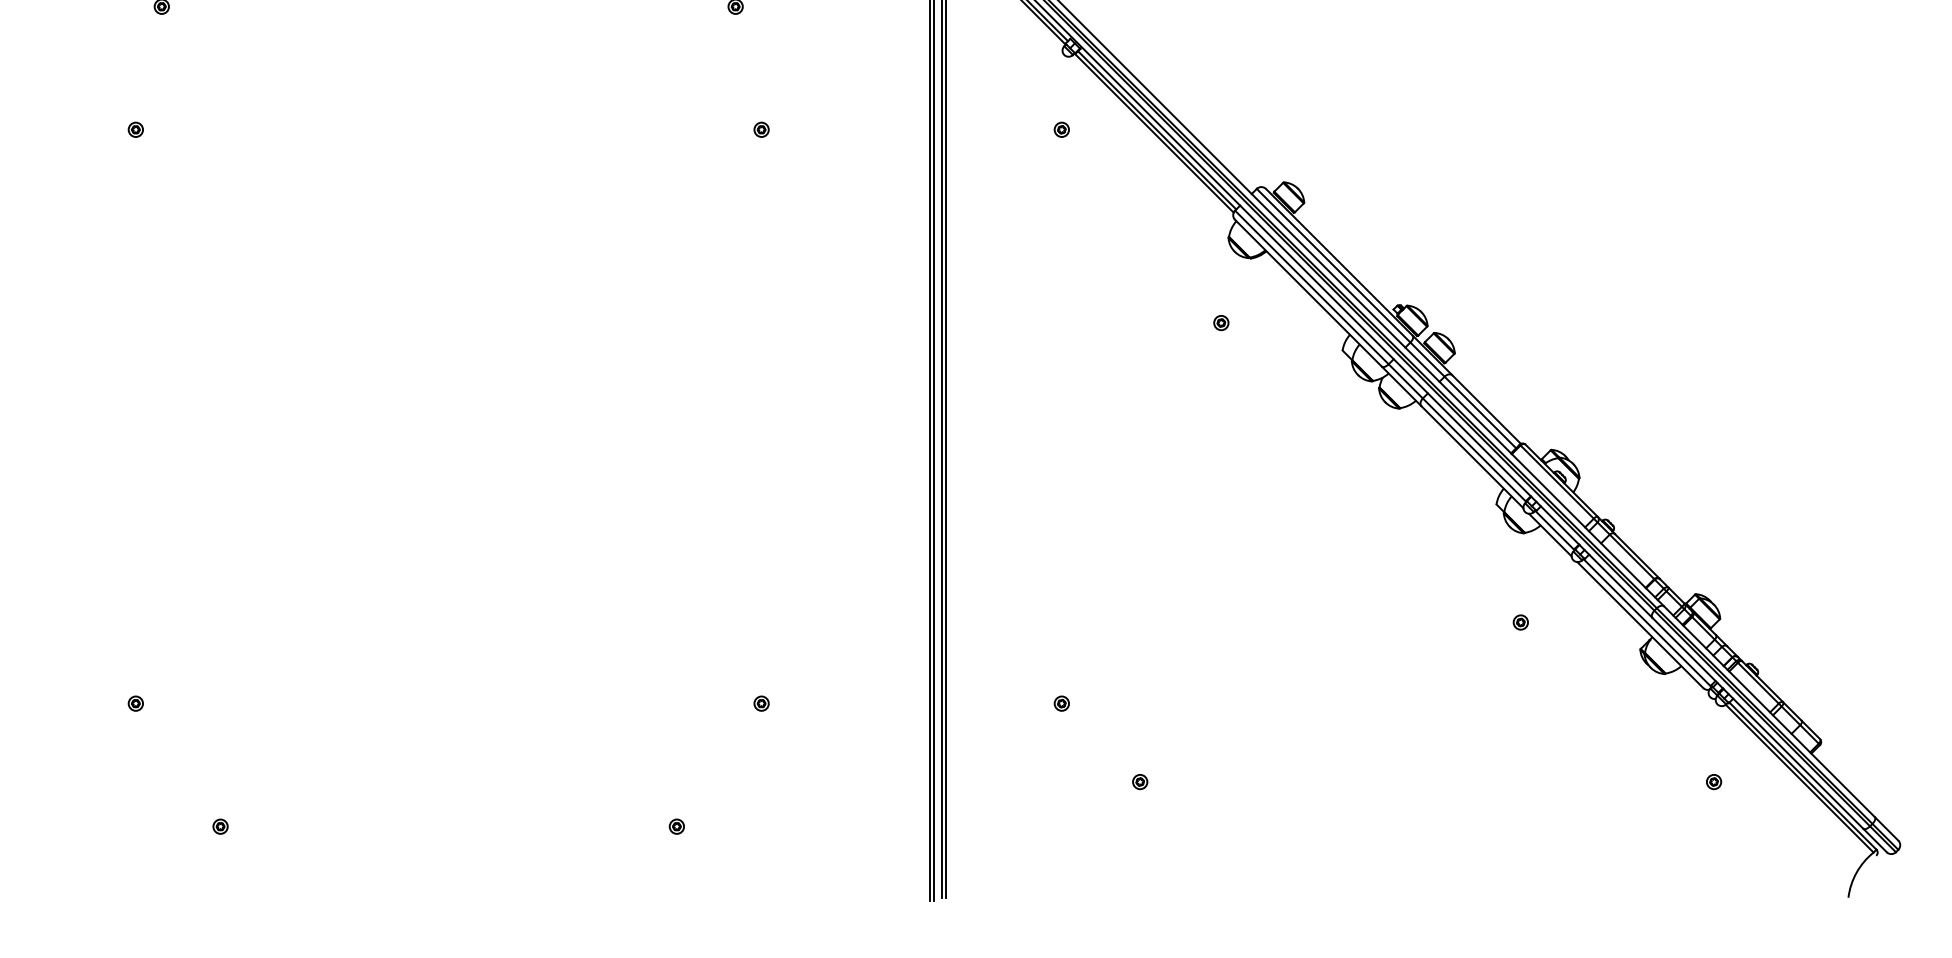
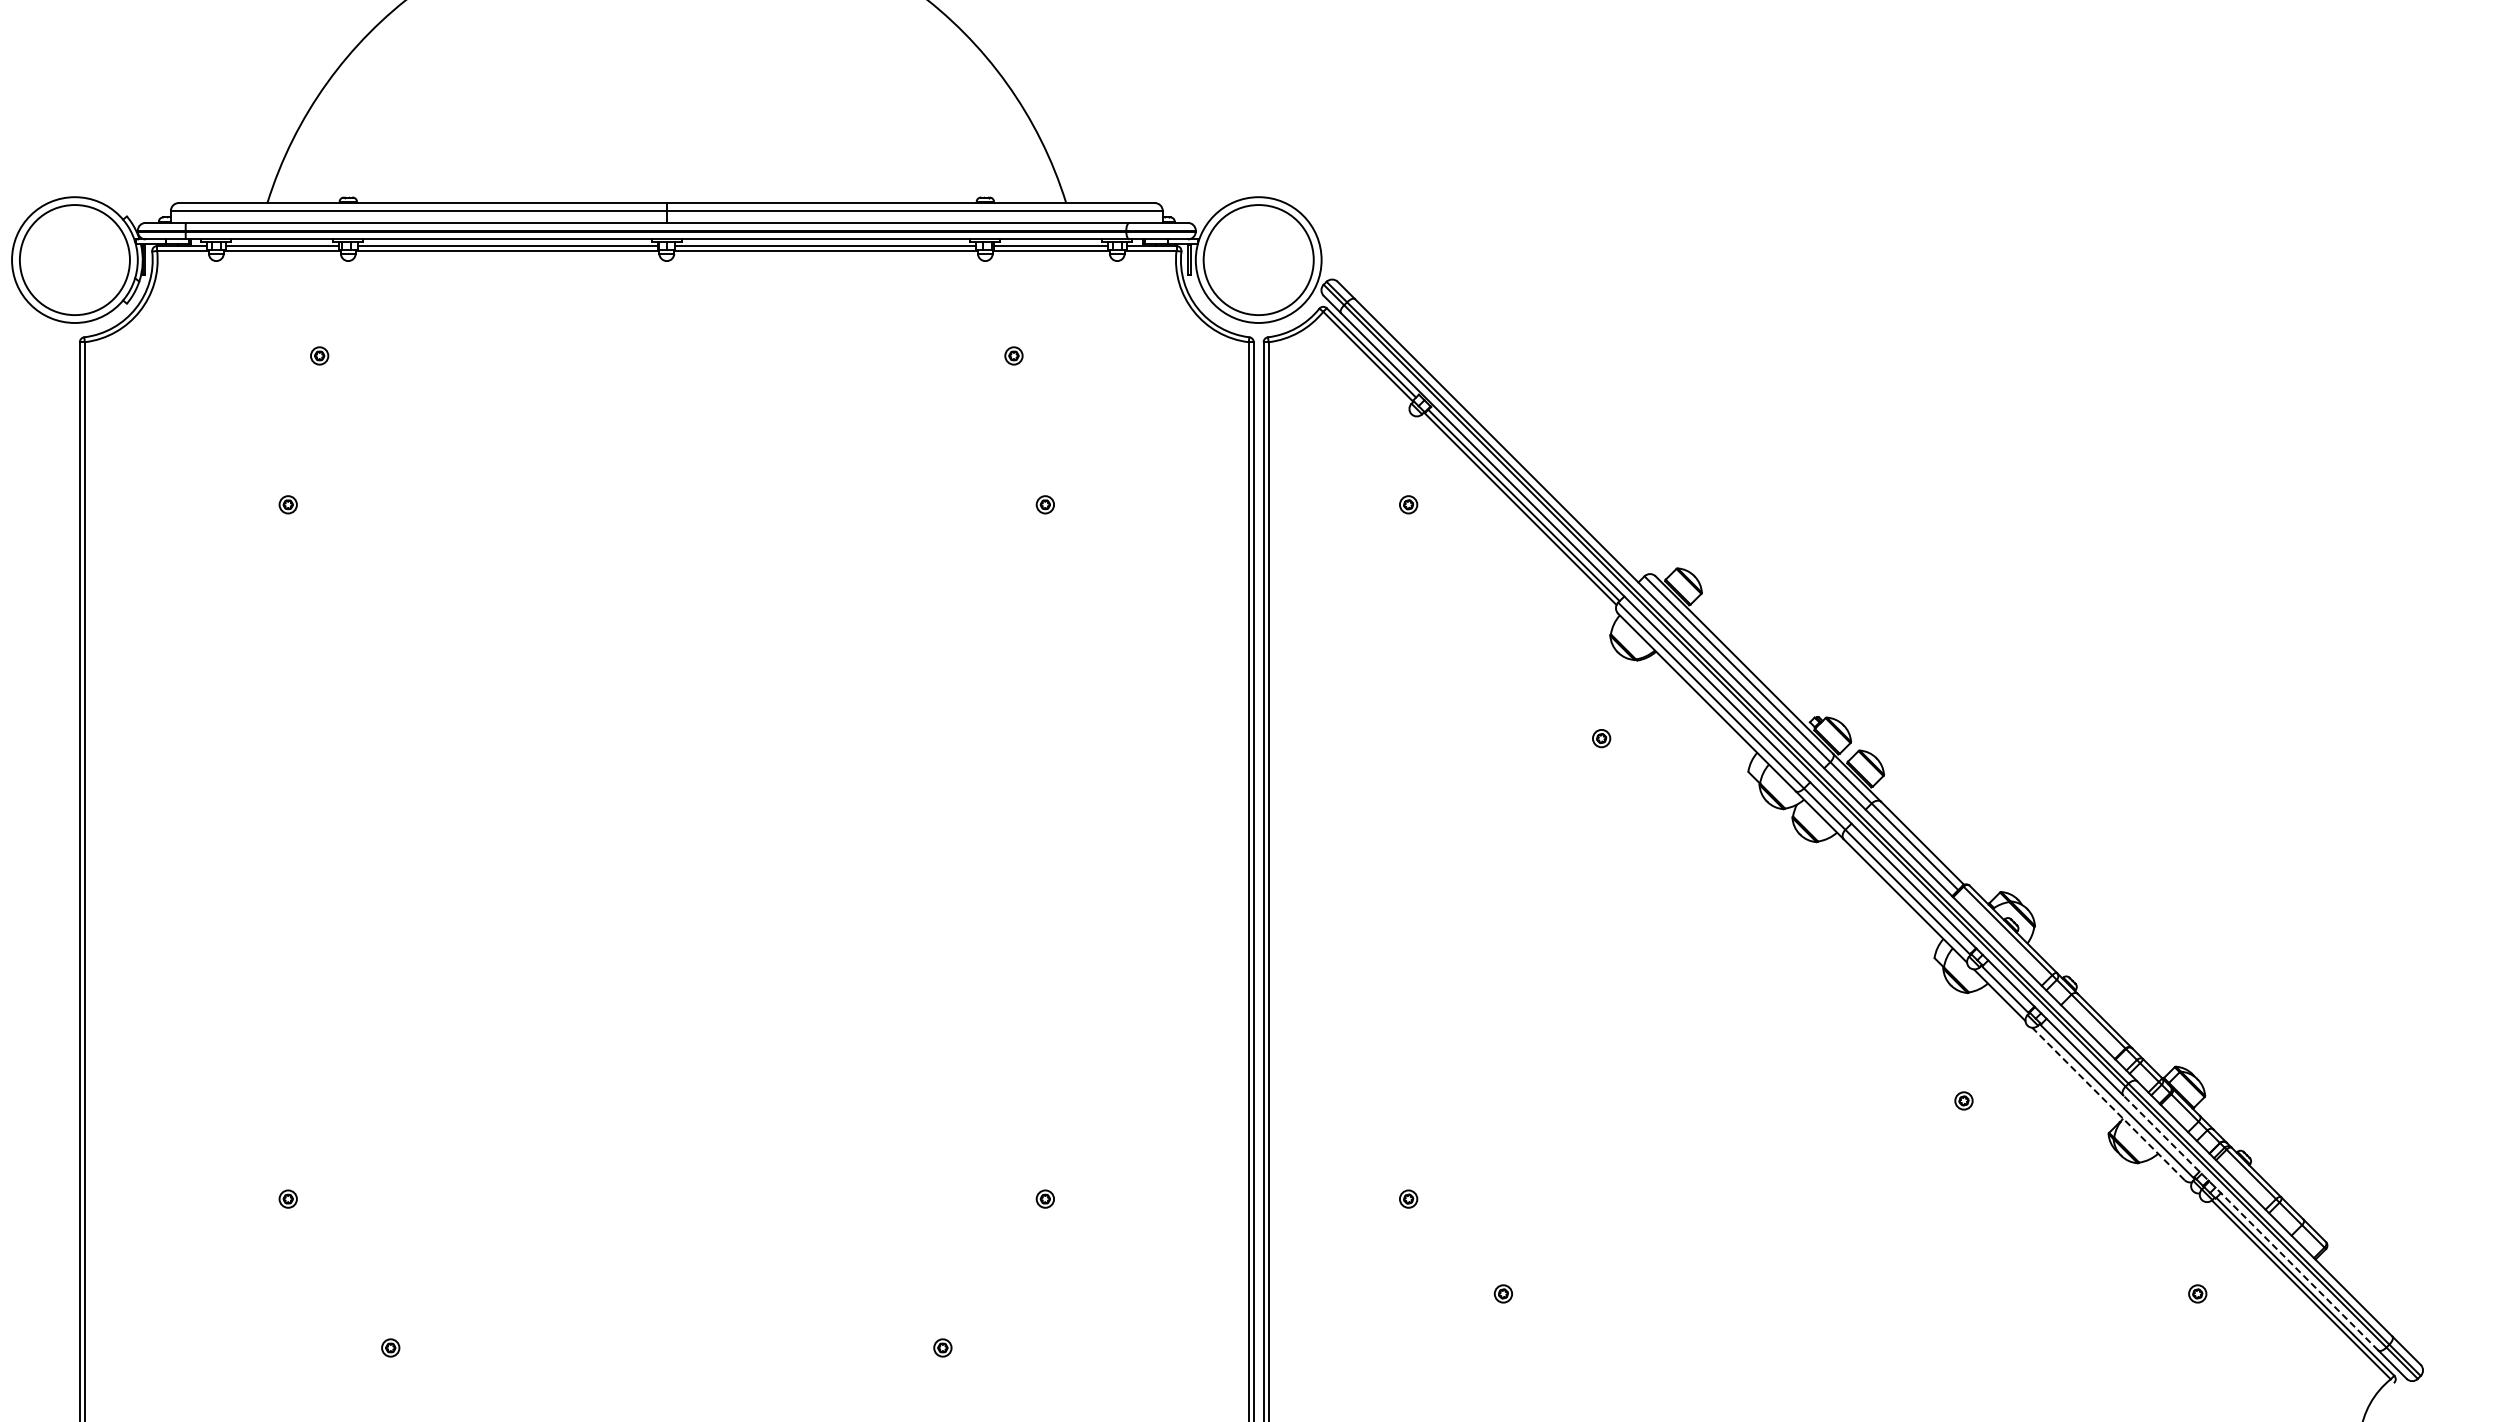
line: (1640, 625) -> (2108, 1104), solid -> dashed
line: (1757, 722) -> (2250, 1222), solid -> dashed

